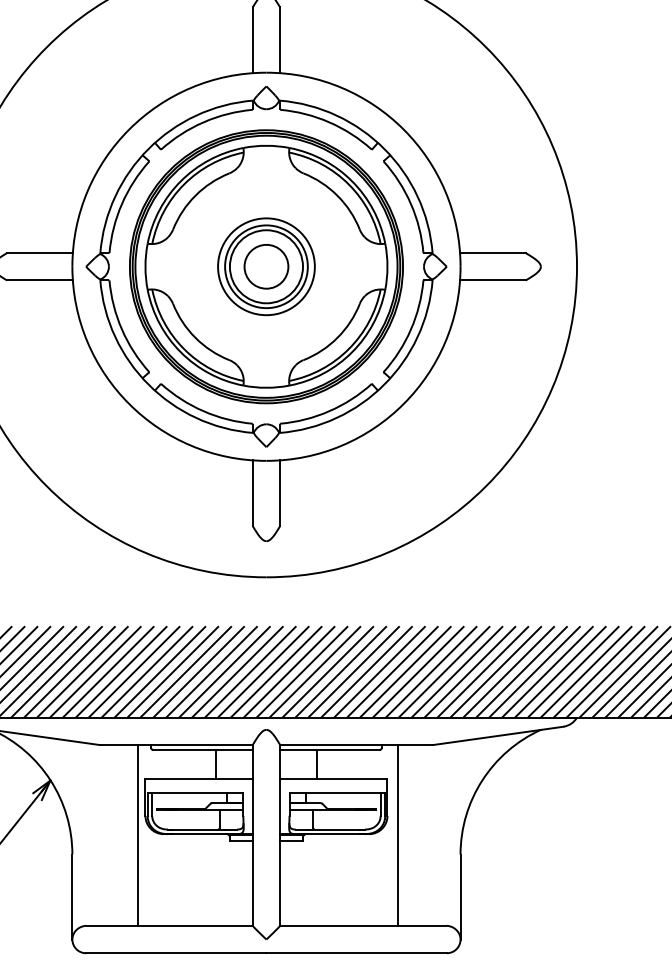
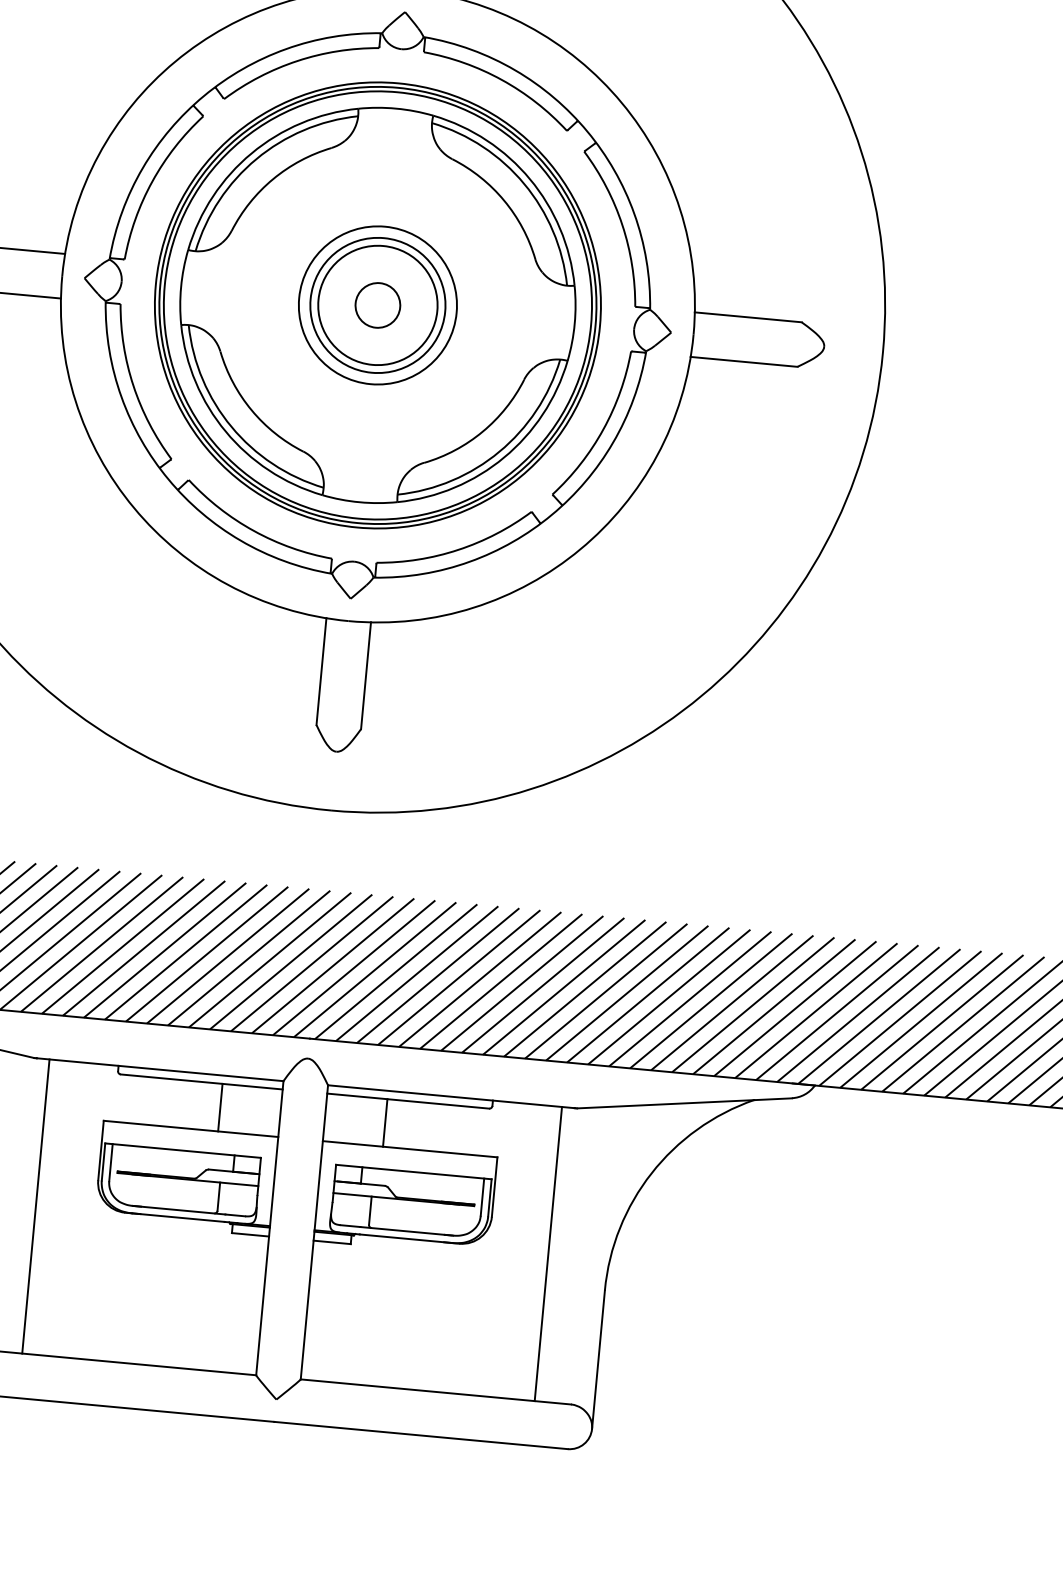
circle: (266, 266) -> (378, 304), size x0.62
line: (137, 835) -> (35, 1206), moved
line: (398, 835) -> (549, 1254), moved

